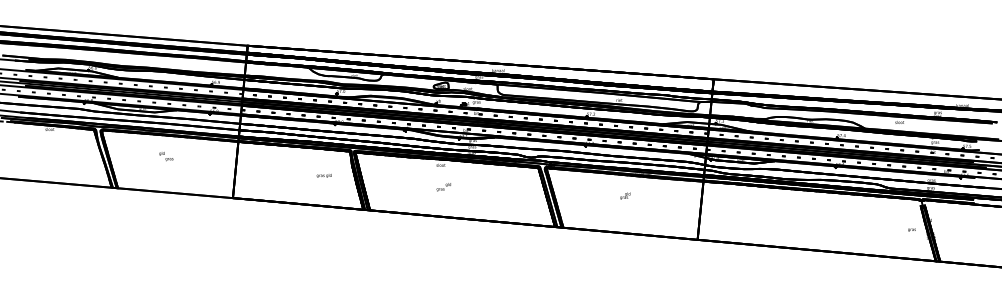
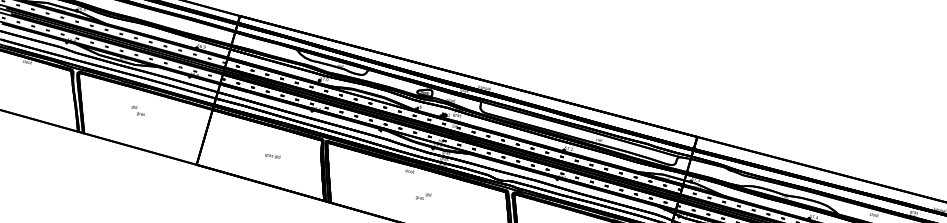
text: (323, 175) -> (272, 155), moved
text: (443, 187) -> (423, 196), moved

